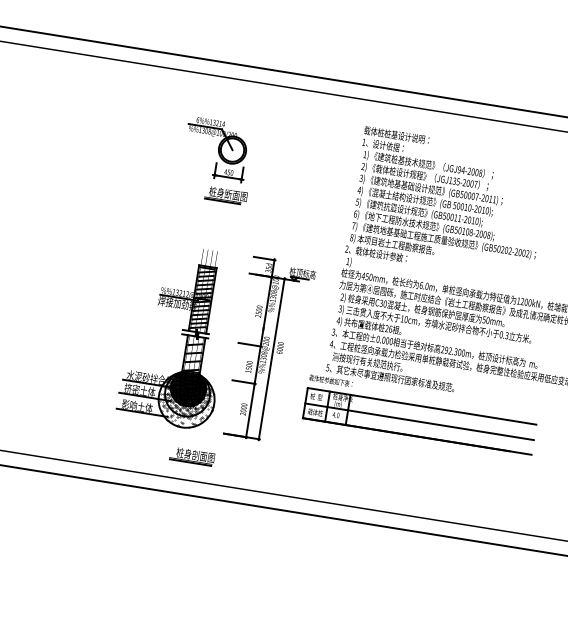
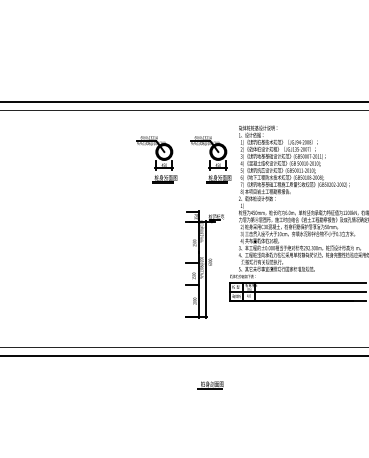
part: (308, 175) -> (210, 159), added
part: (176, 337) -> (149, 265), removed
part: (192, 456) -> (210, 385), moved

